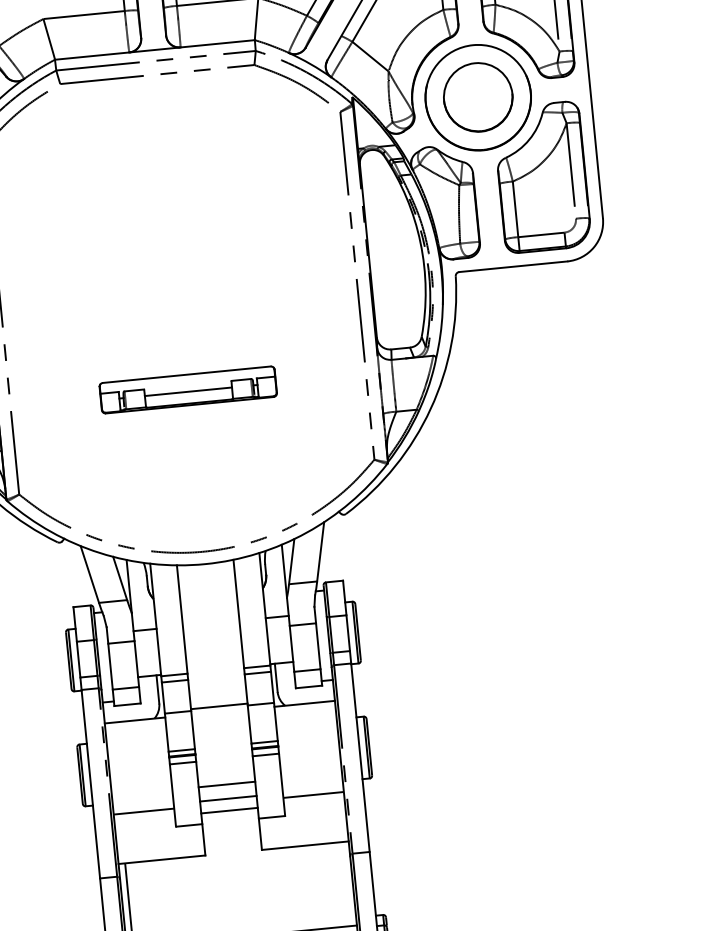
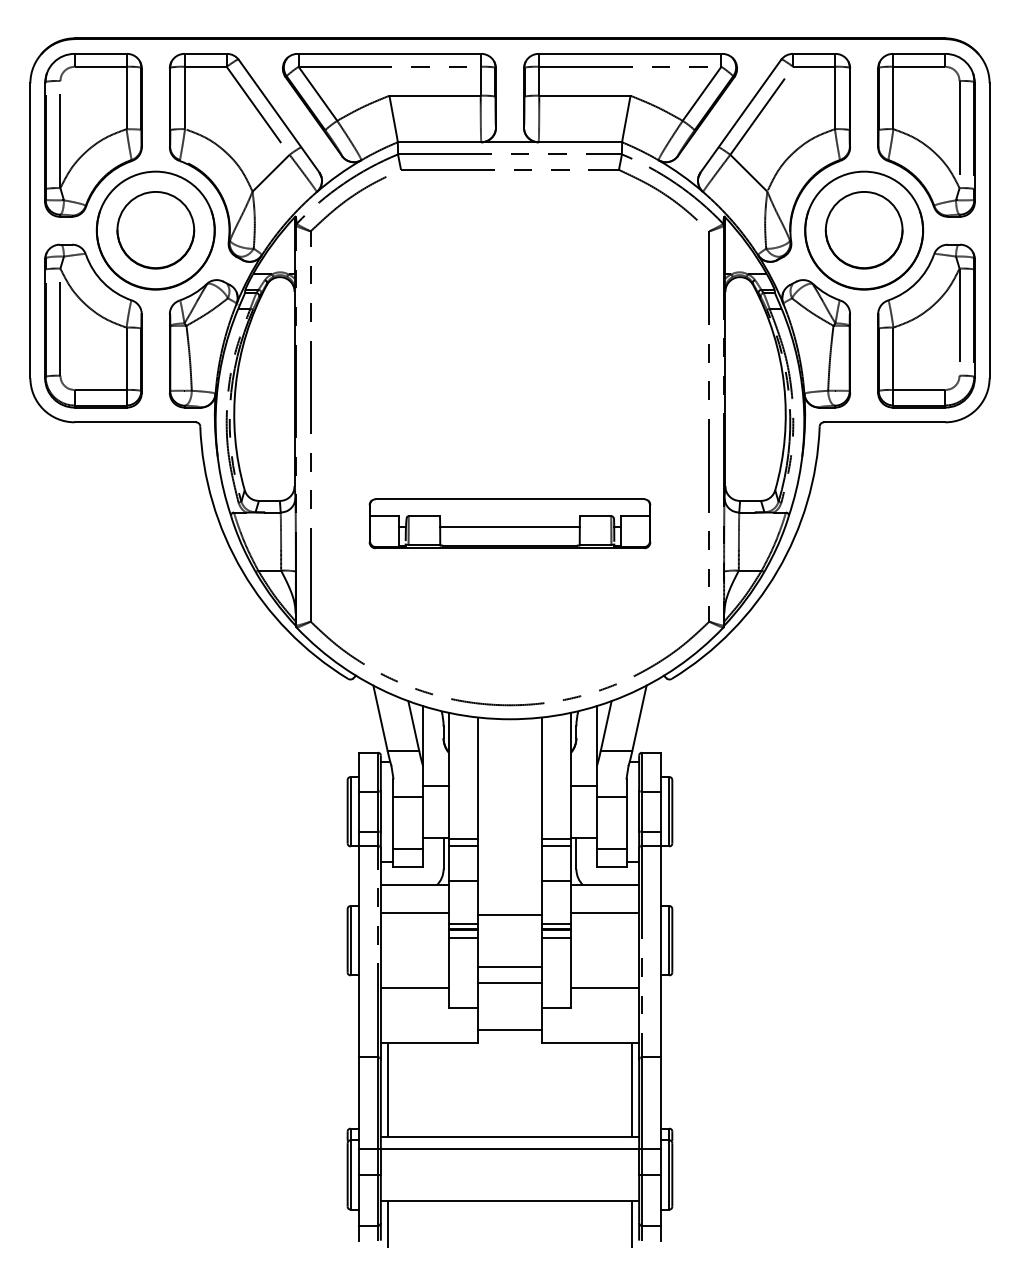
part: (187, 389) -> (509, 523), size x1.43
line: (218, 706) -> (509, 914), moved
line: (307, 727) -> (605, 912), added
line: (137, 744) -> (414, 912), added
line: (229, 810) -> (509, 1029), moved
line: (346, 884) -> (631, 1090), added

